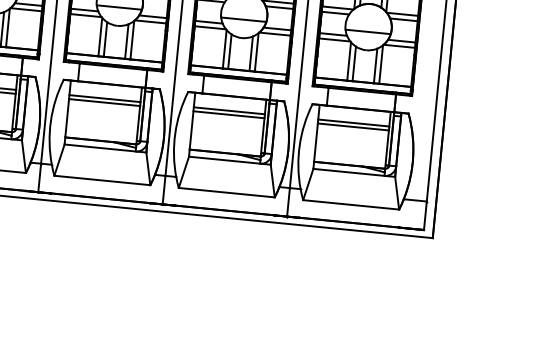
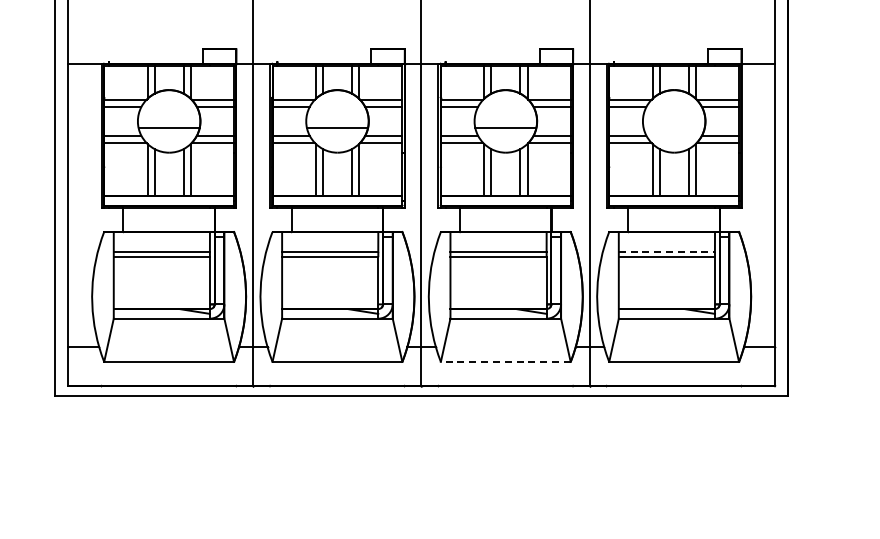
line: (367, 31) -> (673, 127), removed
line: (354, 122) -> (667, 251), solid -> dashed
line: (226, 192) -> (505, 361), solid -> dashed

